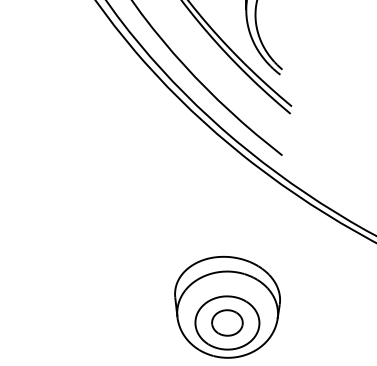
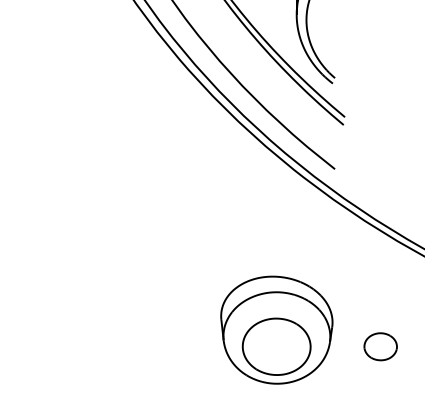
part: (227, 322) -> (380, 346), moved

